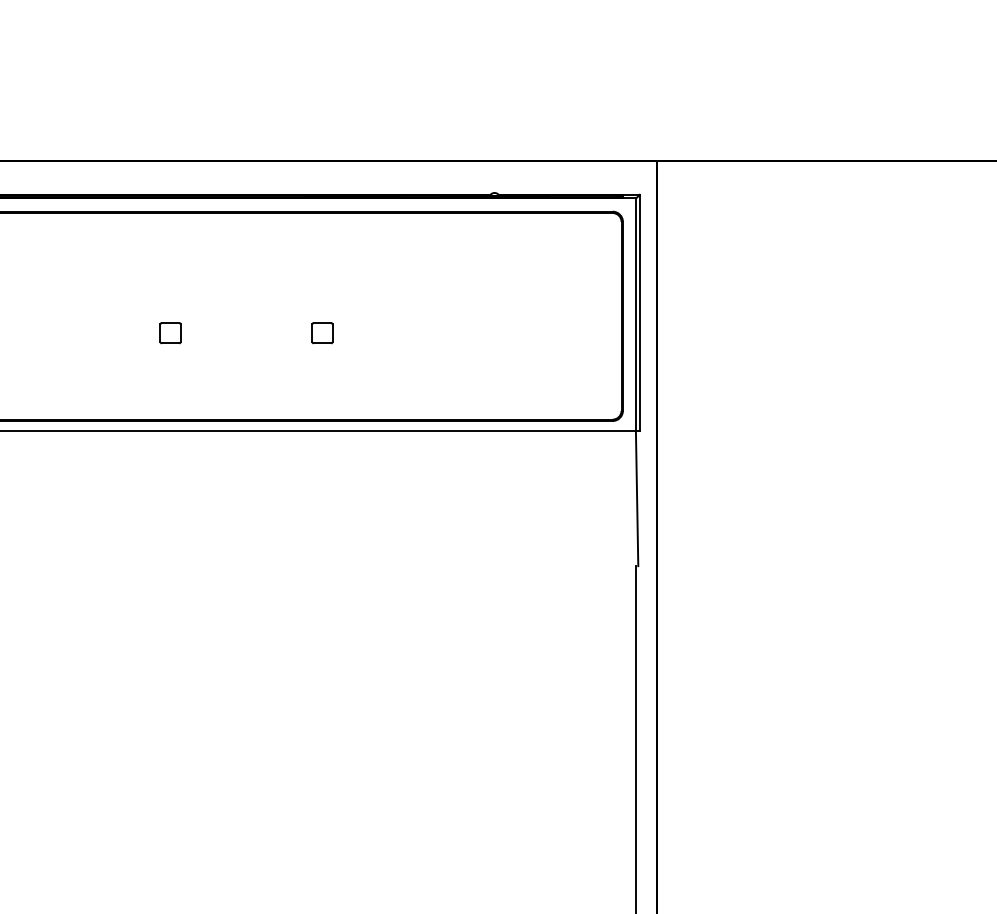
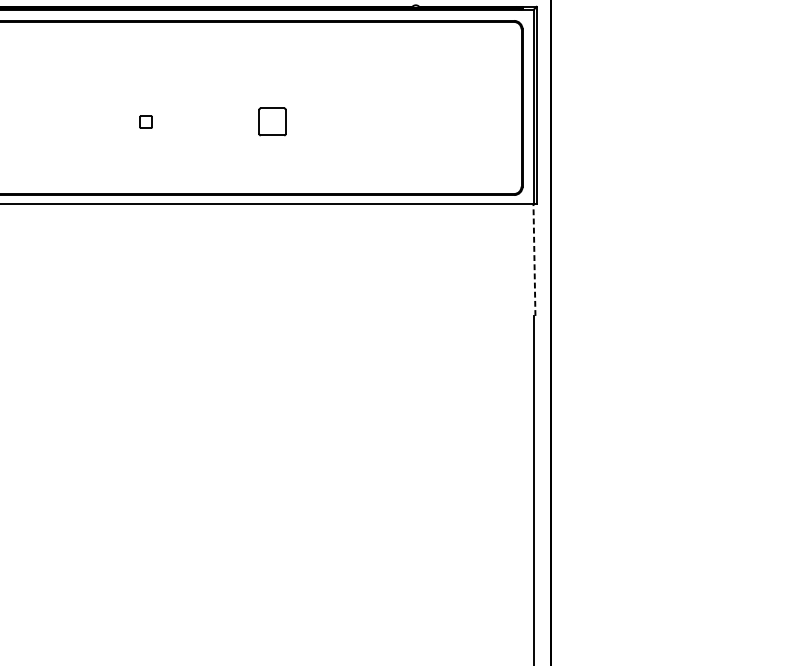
part: (170, 333) -> (146, 122), size x0.7
part: (322, 333) -> (272, 122), size x1.6
line: (637, 498) -> (534, 259), solid -> dashed

